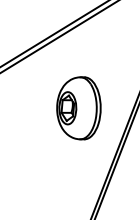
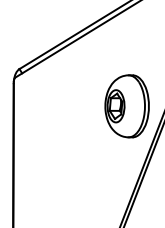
part: (78, 108) -> (126, 106), moved

